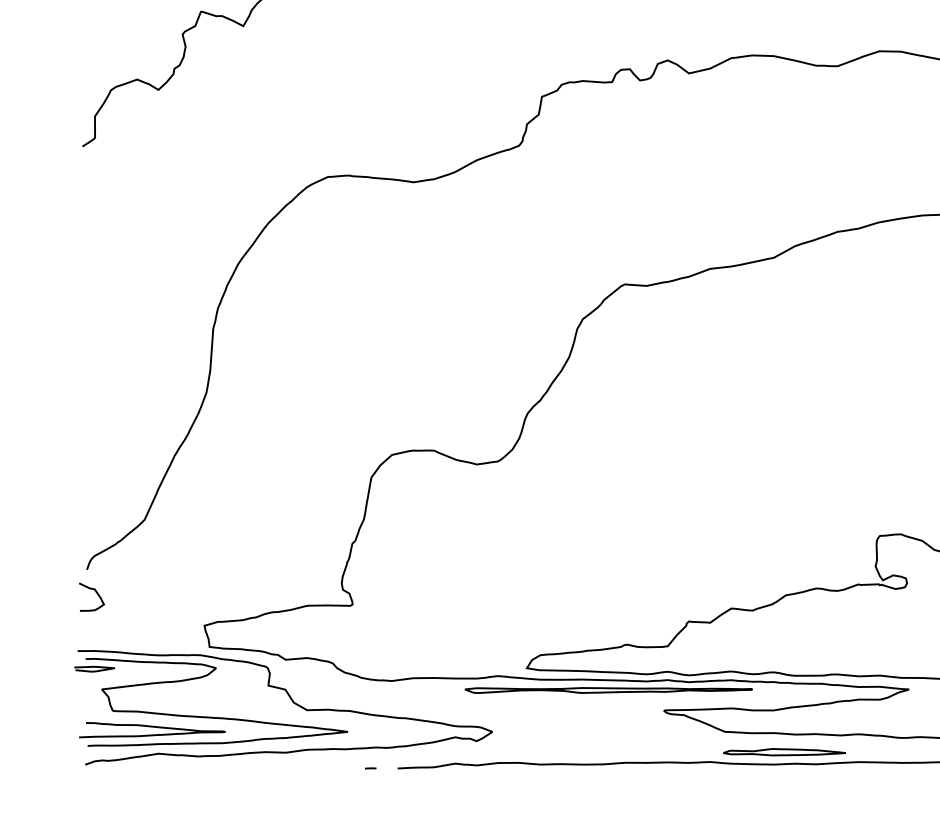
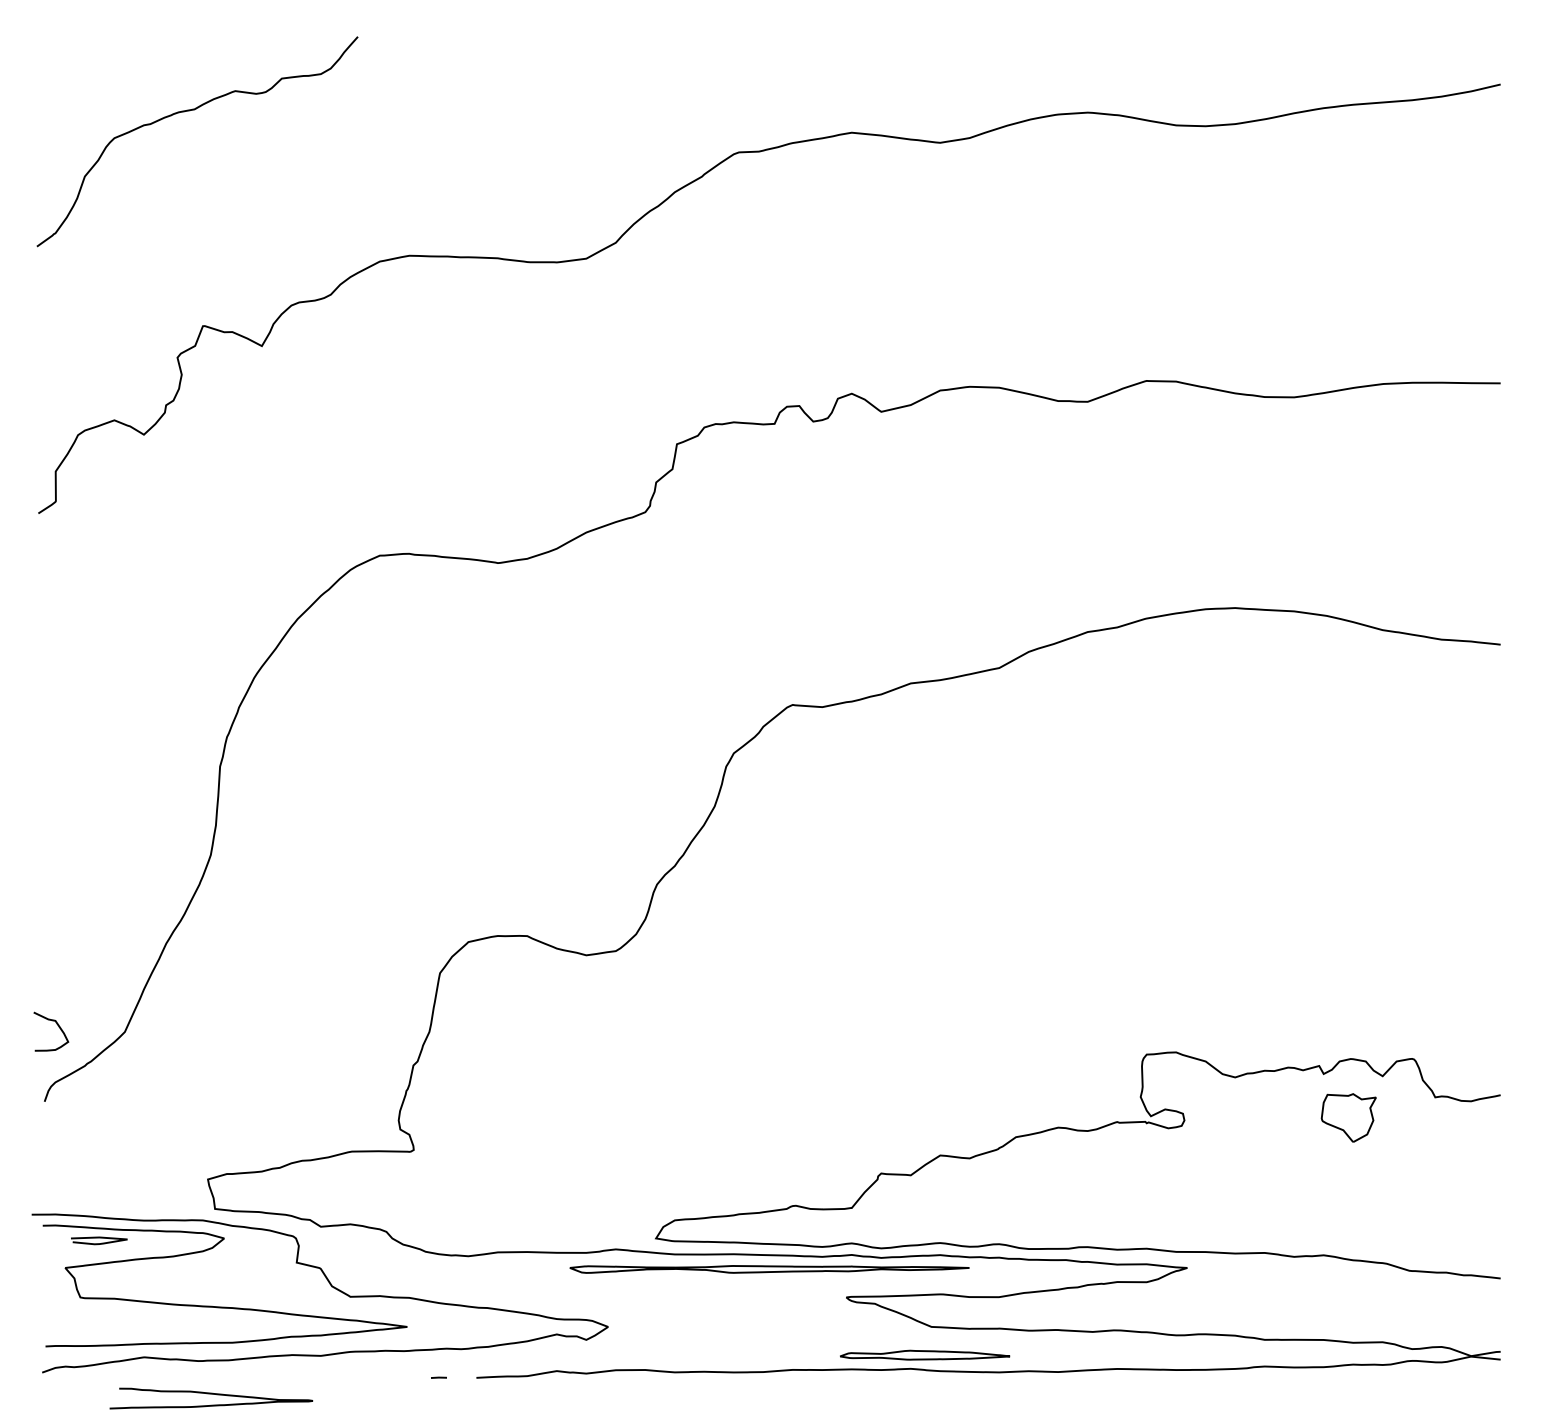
curve: (96, 594) -> (58, 1027), moved
curve: (94, 667) -> (99, 1238), moved
curve: (152, 727) -> (211, 1394), moved
part: (784, 751) -> (925, 1354), moved

